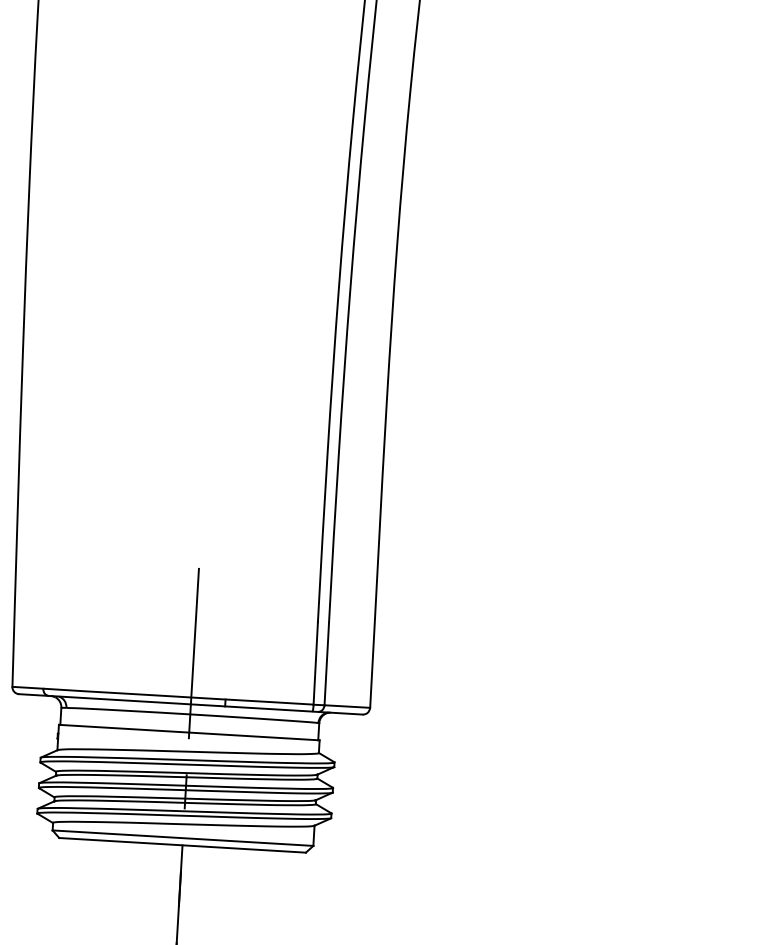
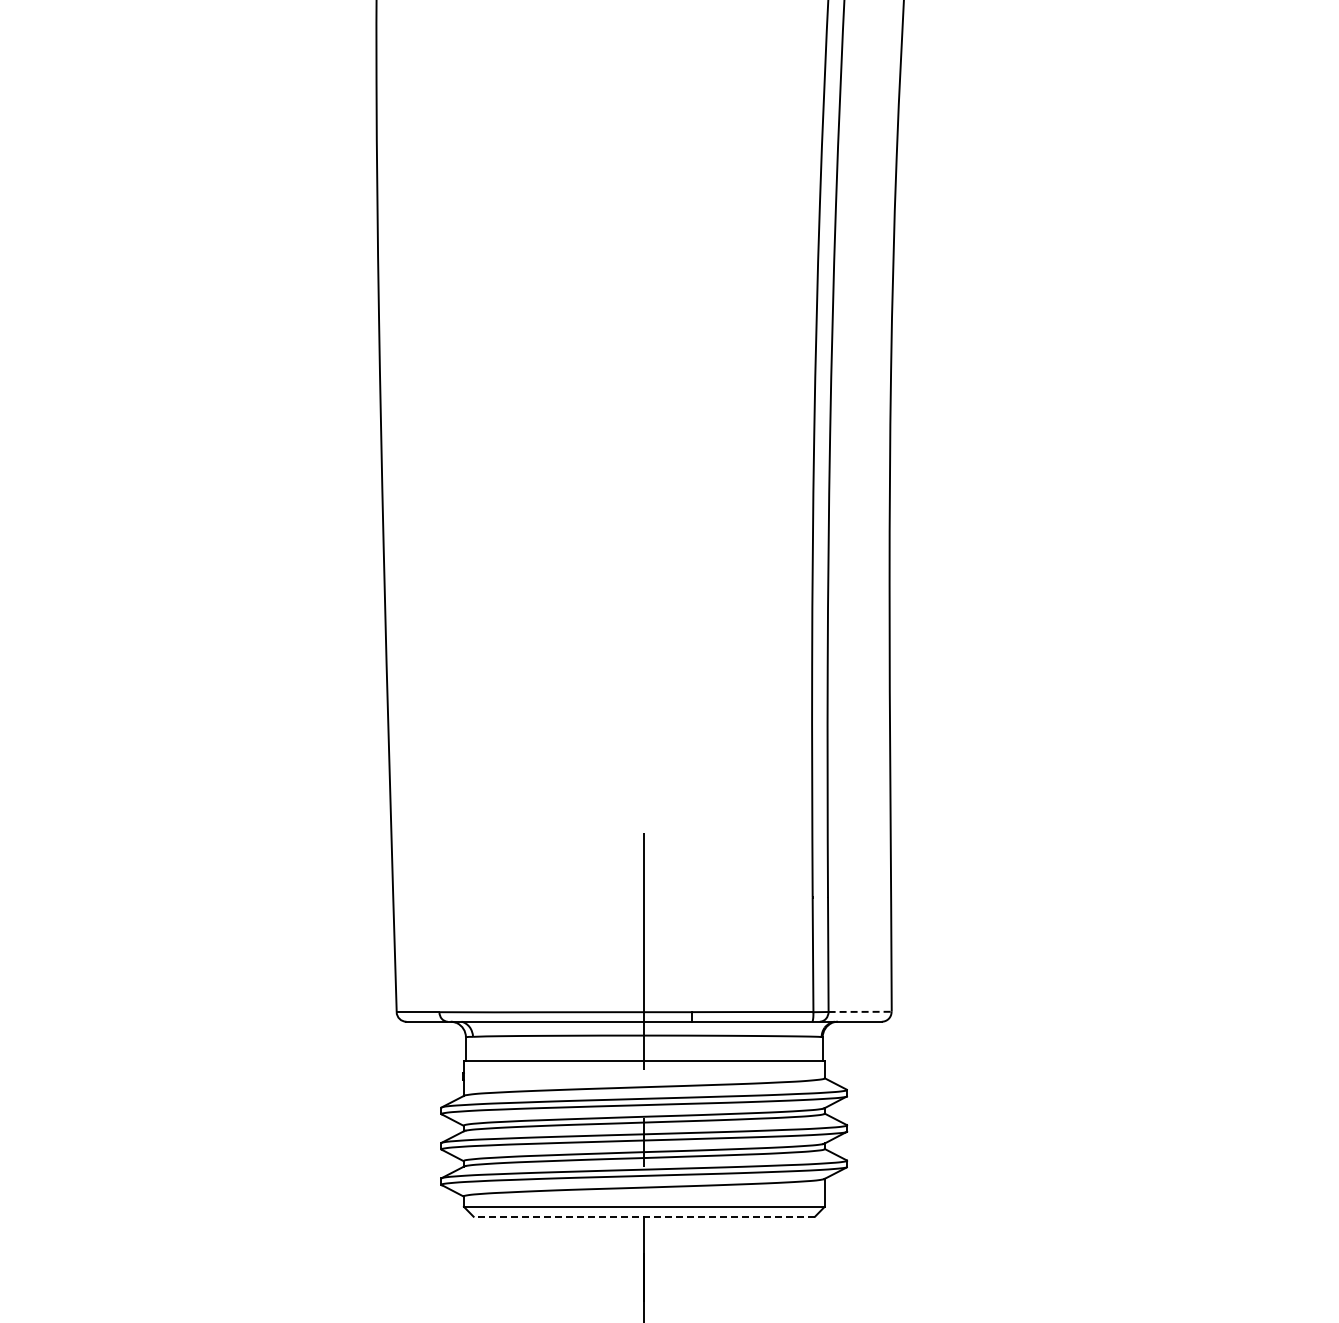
line: (347, 706) -> (860, 1011), solid -> dashed
line: (182, 845) -> (644, 1216), solid -> dashed

